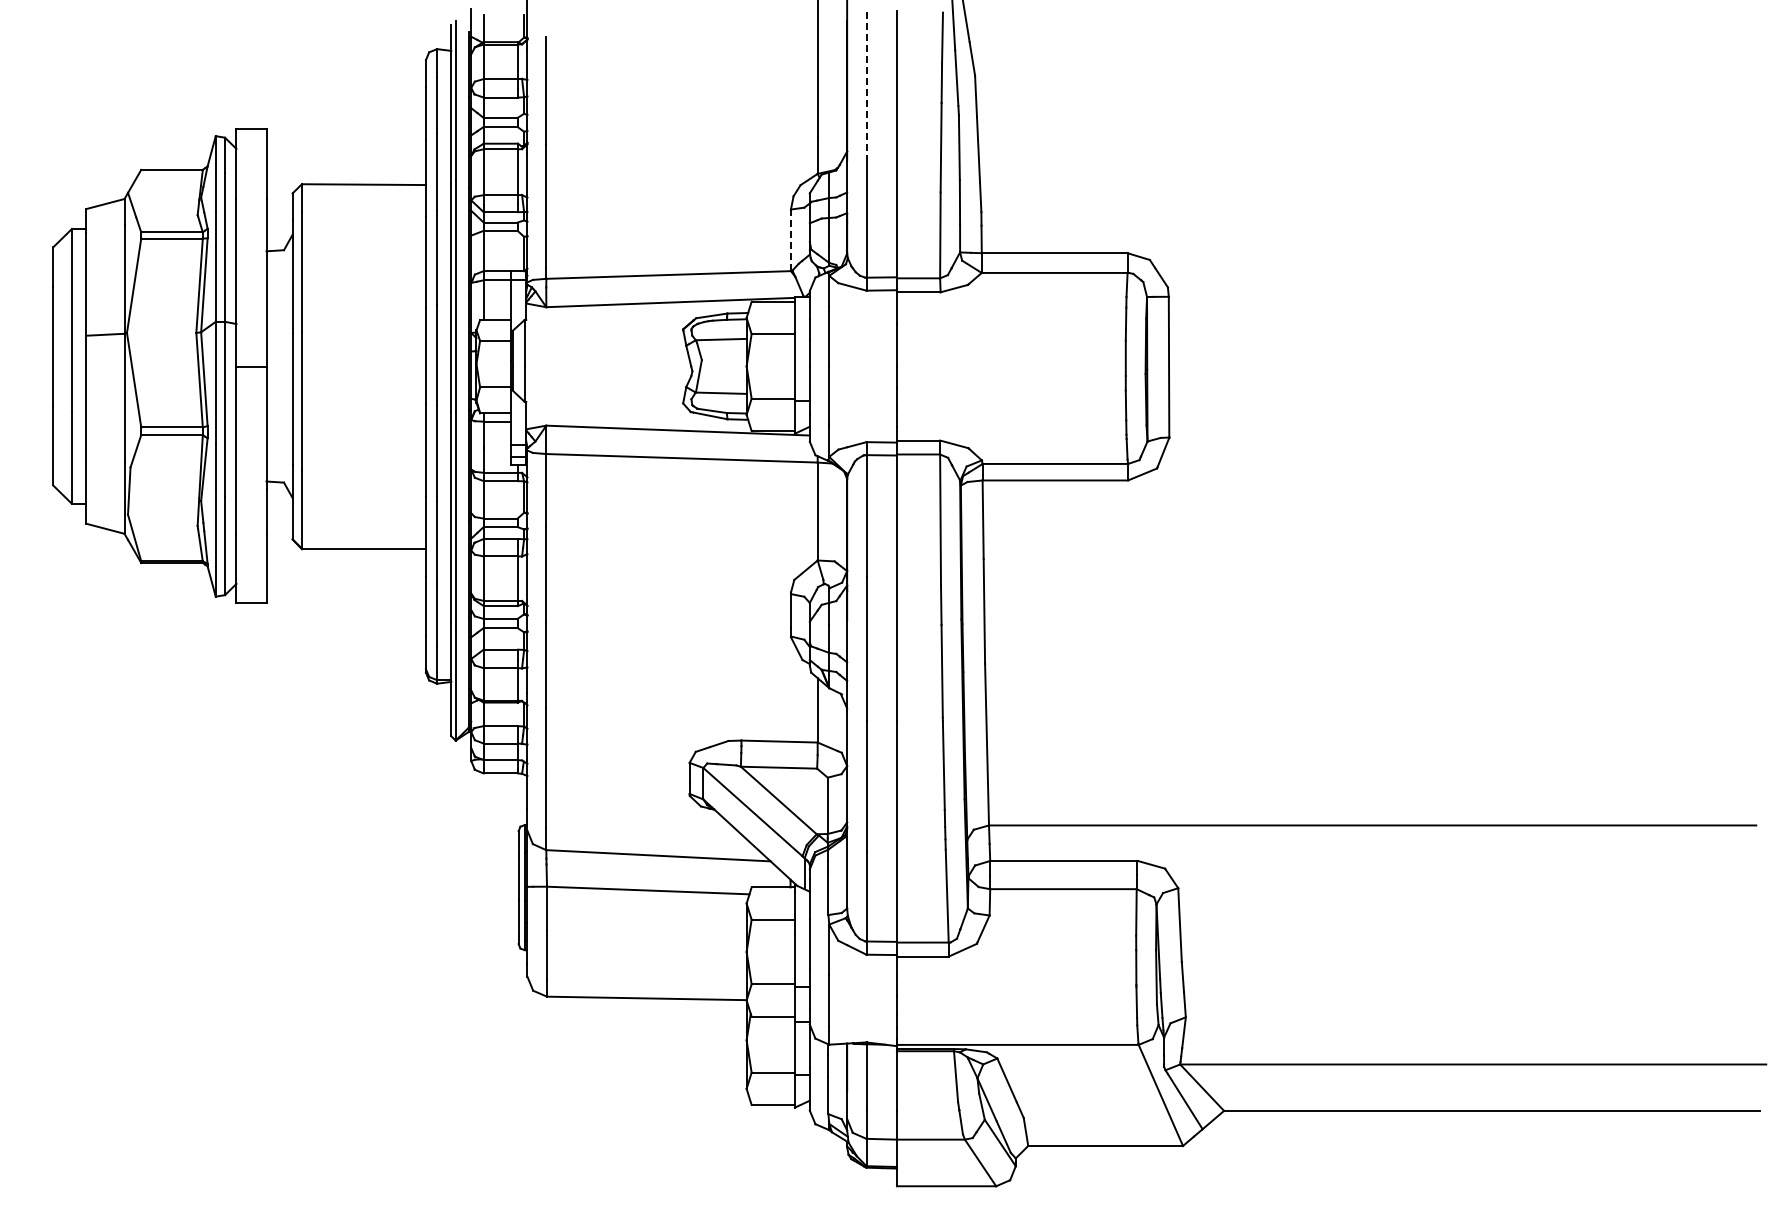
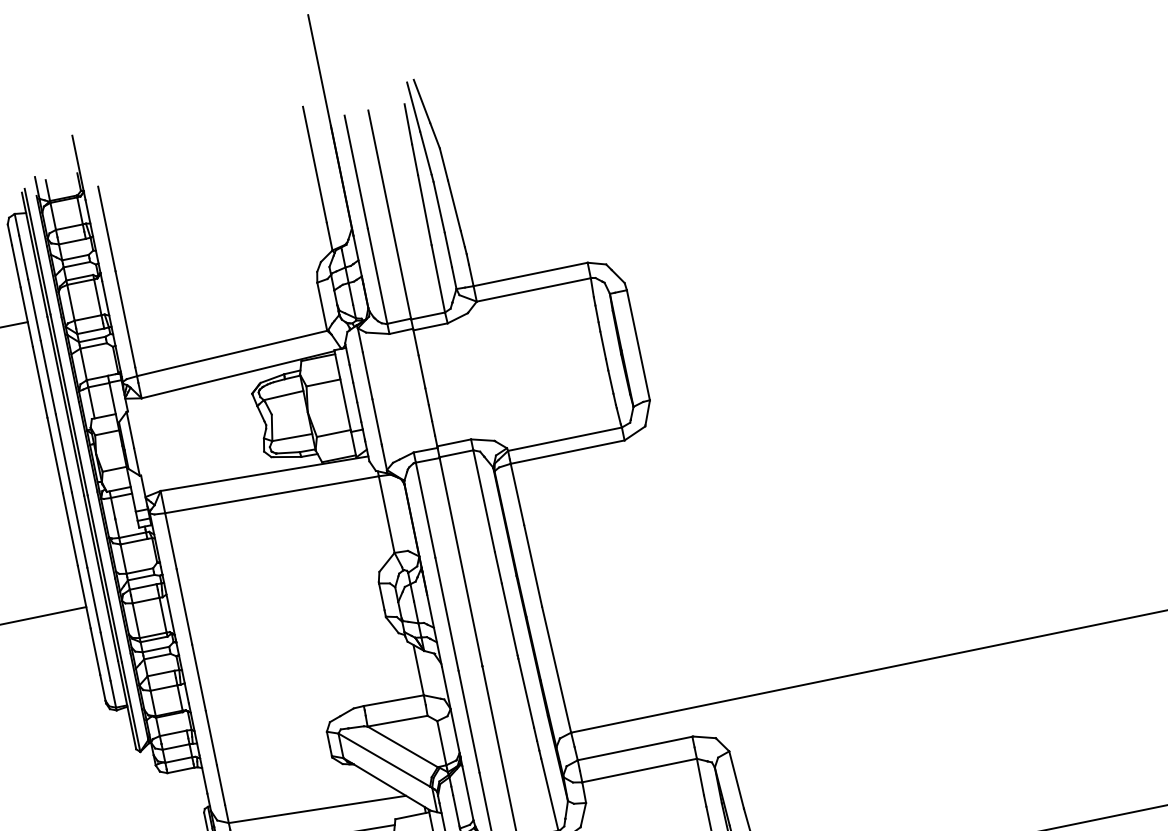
line: (866, 84) -> (356, 172), dashed -> solid
line: (790, 240) -> (321, 306), dashed -> solid

